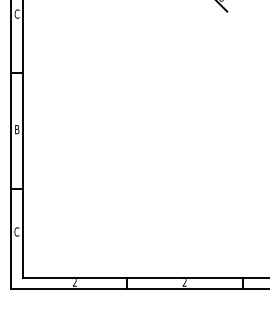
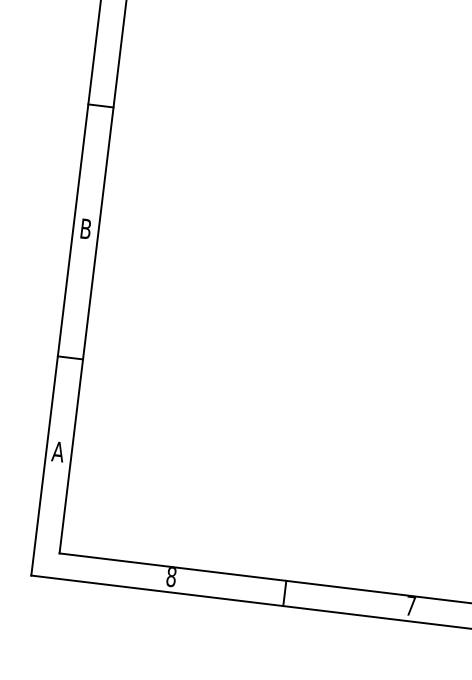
text: (16, 231) -> (57, 450), C -> A
text: (74, 282) -> (170, 577), 2 -> 8
text: (184, 282) -> (410, 606), 2 -> 7

